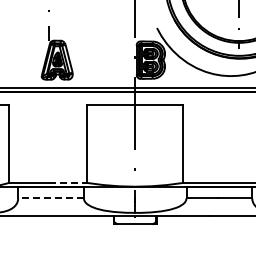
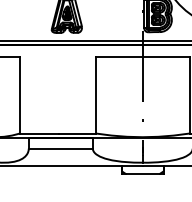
line: (68, 182) -> (77, 133), dashed -> solid
line: (51, 198) -> (61, 148), dashed -> solid

